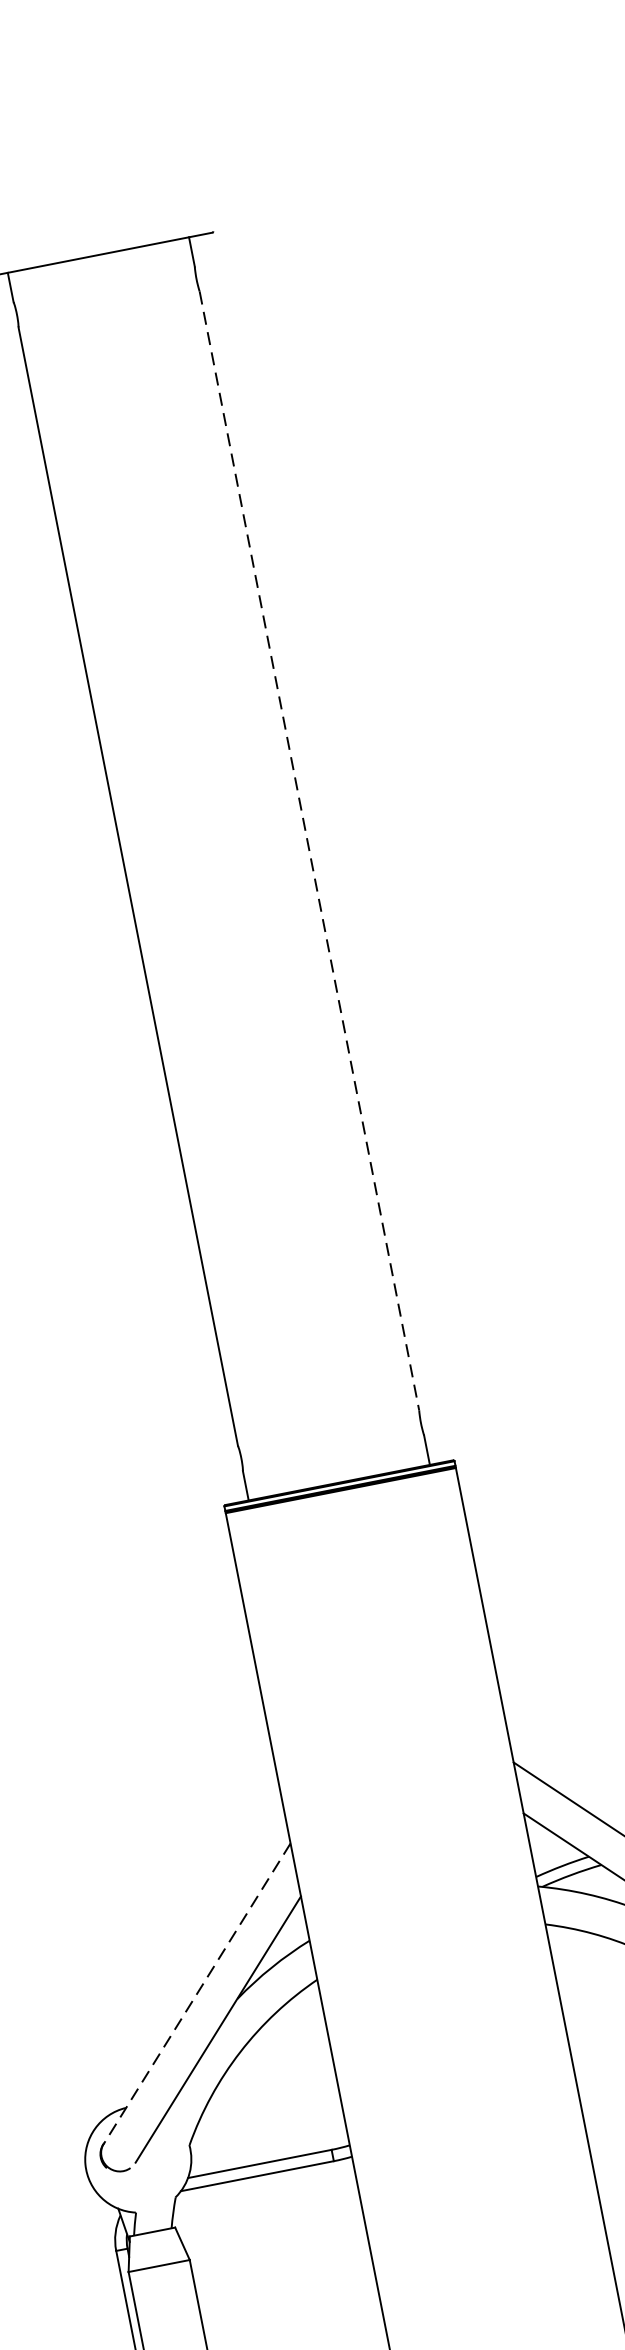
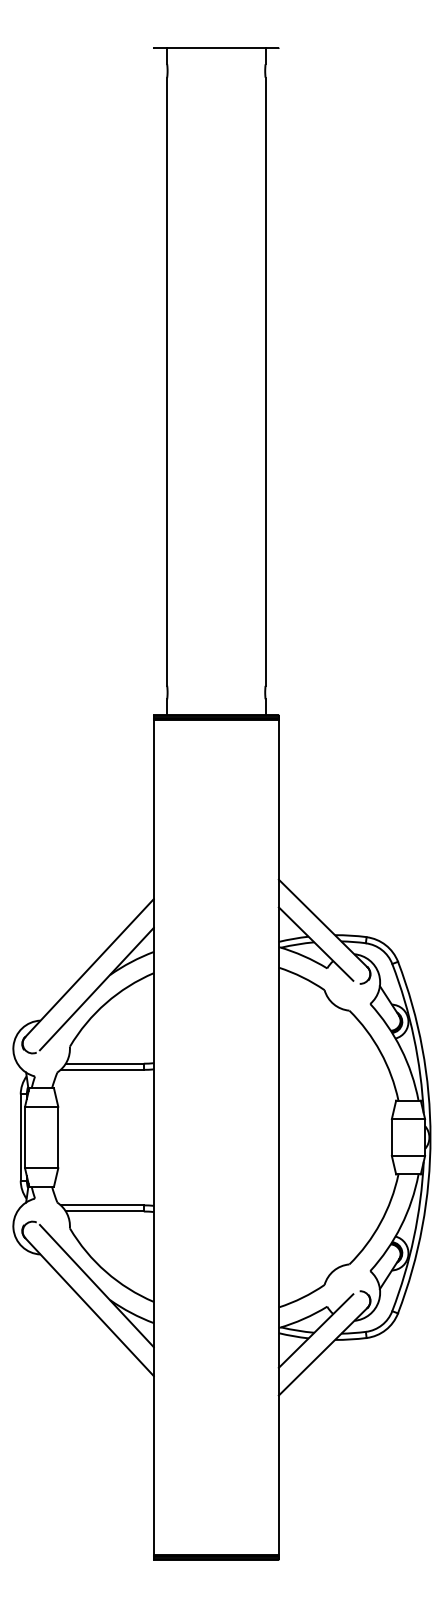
line: (309, 852) -> (265, 382), dashed -> solid
line: (197, 1994) -> (89, 968), dashed -> solid

